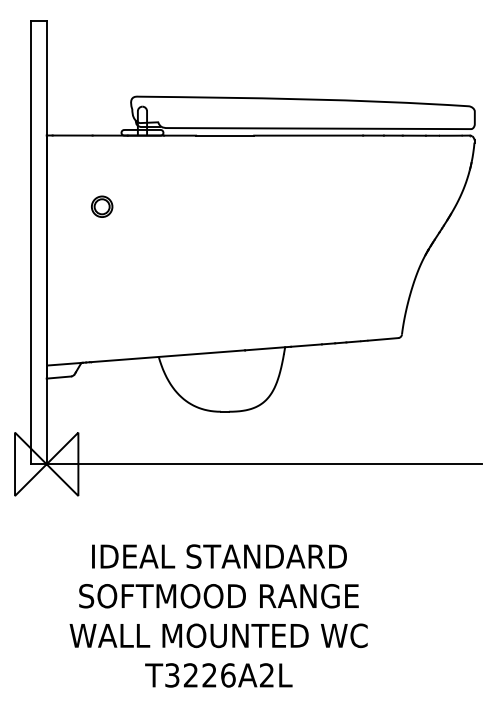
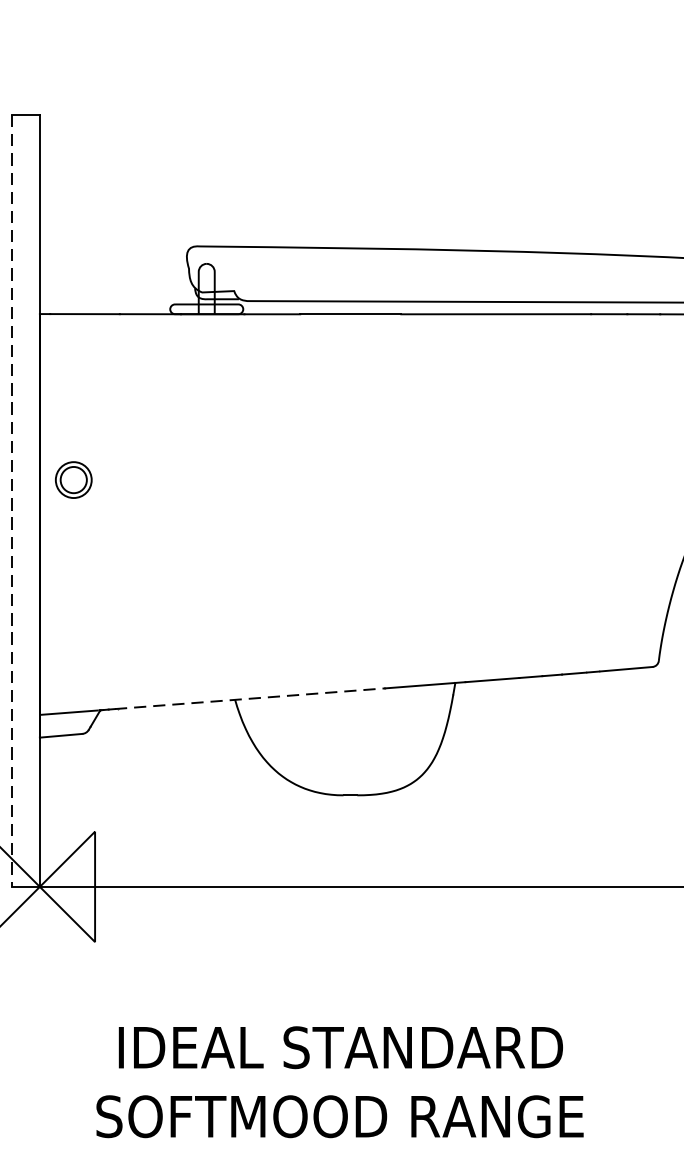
part: (102, 206) -> (74, 479), moved
line: (30, 242) -> (11, 500), solid -> dashed
line: (167, 356) -> (250, 699), solid -> dashed

